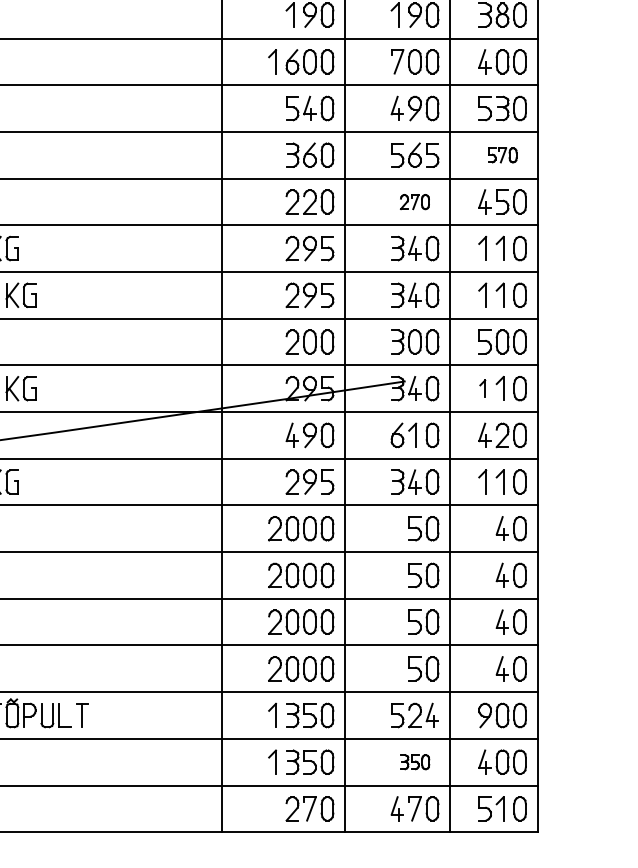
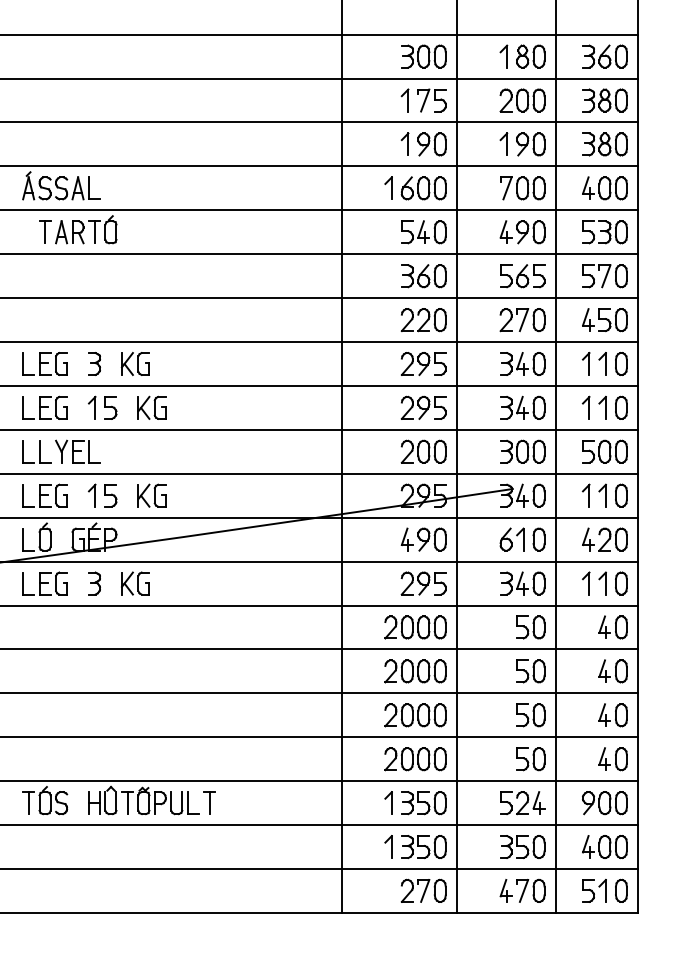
part: (502, 155) -> (604, 276), size x1.67
part: (414, 202) -> (522, 320), size x1.67
part: (482, 388) -> (586, 495), size x1.43
part: (414, 761) -> (522, 846), size x1.67

